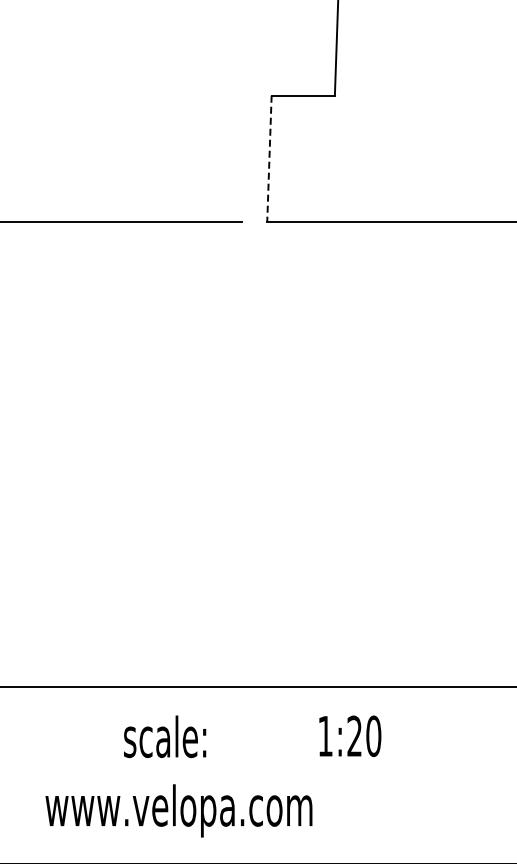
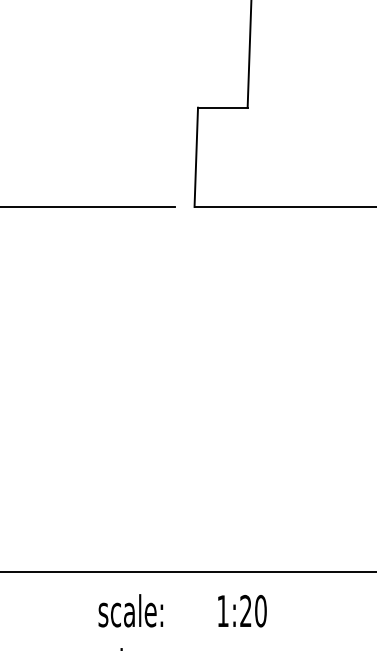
line: (269, 159) -> (196, 157), dashed -> solid
text: (165, 736) -> (131, 610), moved
text: (350, 736) -> (242, 611), moved

